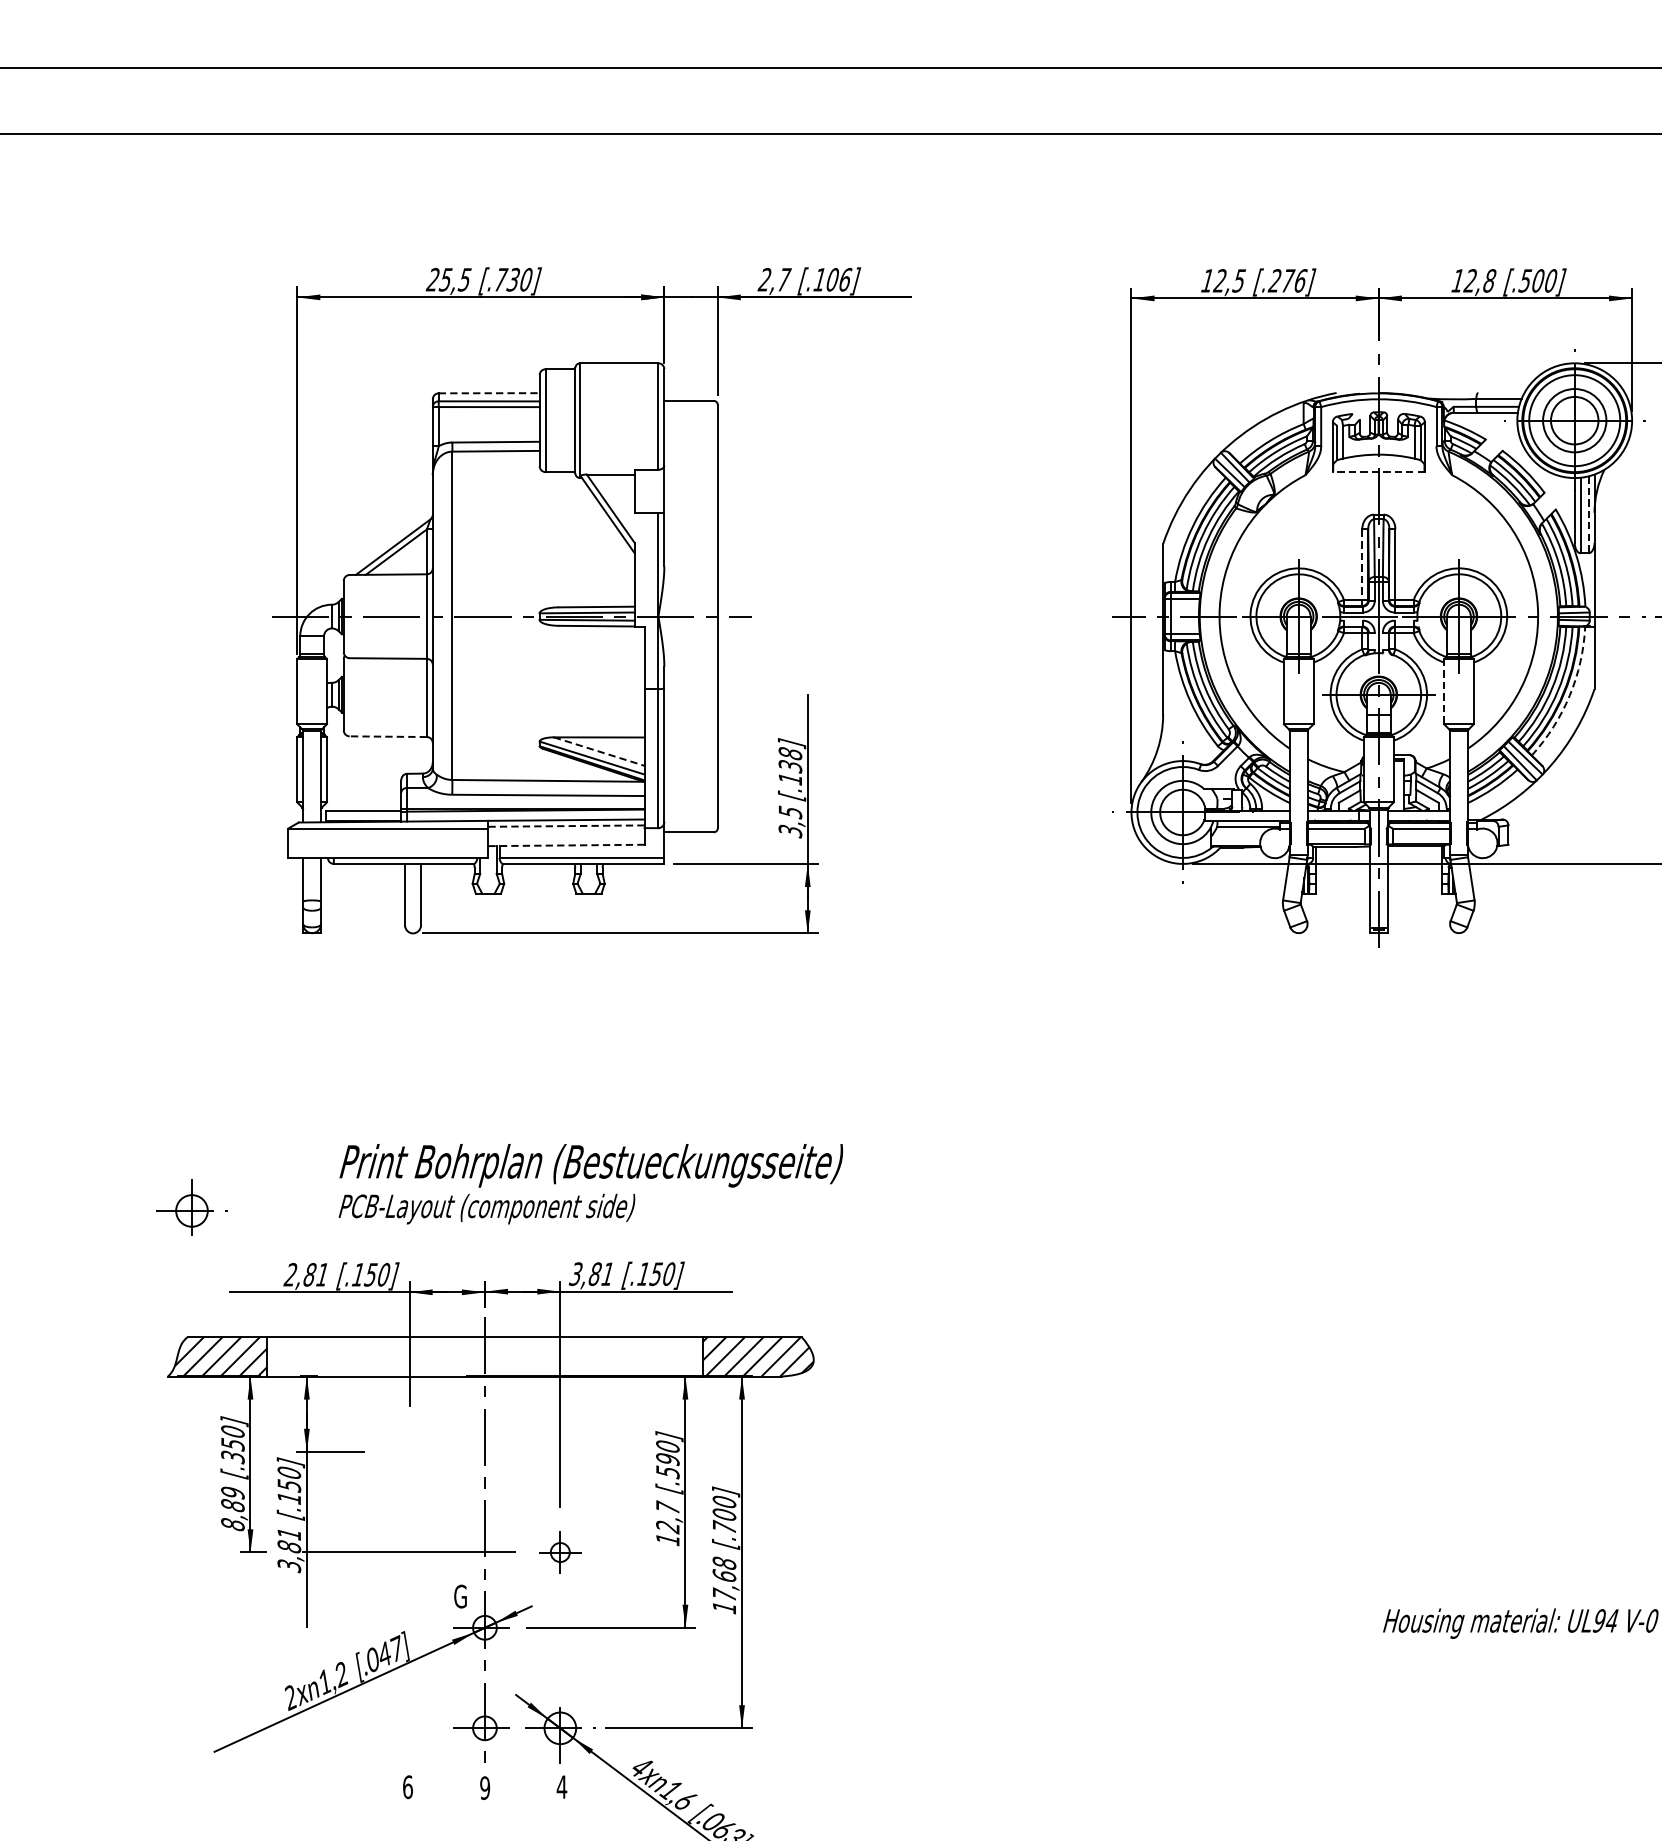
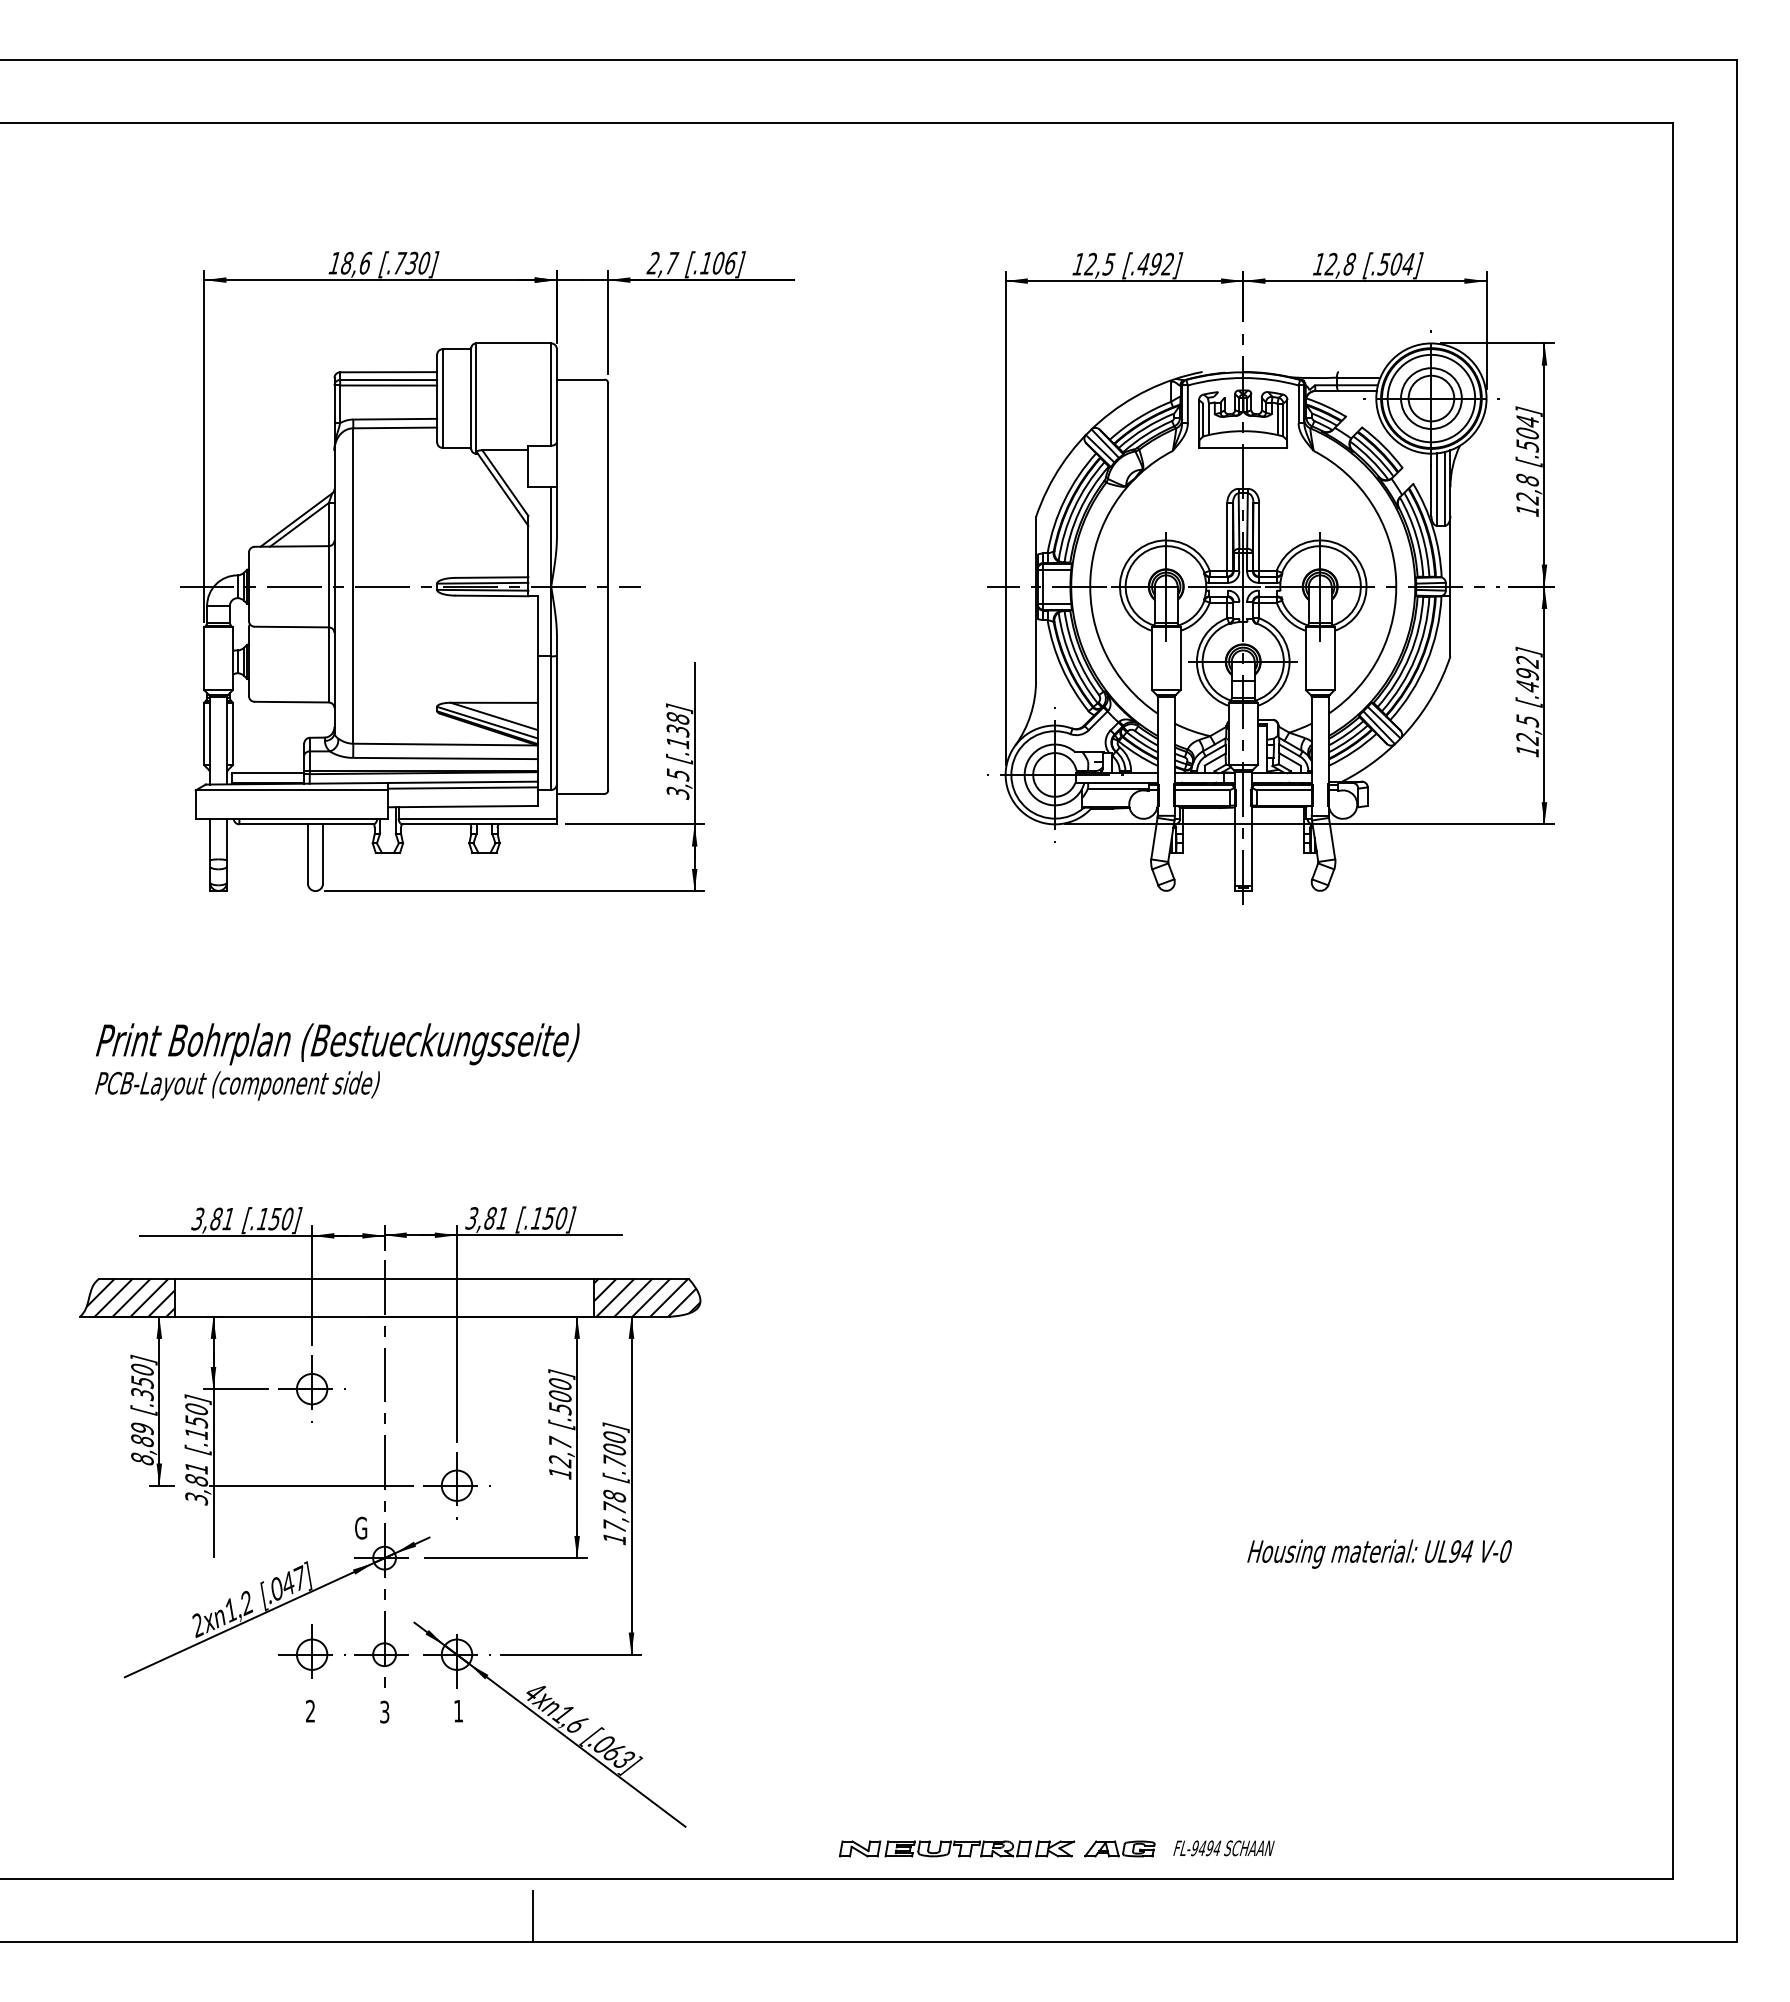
text: (448, 279) -> (349, 262), 25,5 -> 18,6
text: (1287, 280) -> (1155, 263), [.276] -> [.492]
text: (1550, 280) -> (1408, 263), [.500] -> [.504]
line: (490, 393) -> (389, 372), dashed -> solid
line: (1378, 472) -> (1242, 448), dashed -> solid
line: (1588, 515) -> (1444, 489), dashed -> solid
line: (1362, 567) -> (1227, 539), dashed -> solid
line: (1443, 692) -> (1305, 659), dashed -> solid
arc: (1569, 695) -> (1426, 662), dashed -> solid
line: (388, 737) -> (291, 702), dashed -> solid
line: (599, 751) -> (494, 716), dashed -> solid
line: (566, 826) -> (462, 788), dashed -> solid
line: (566, 845) -> (462, 806), dashed -> solid
text: (591, 1183) -> (337, 1061), moved
part: (191, 1207) -> (311, 1651), moved
text: (290, 1275) -> (197, 1219), 2,81 -> 3,81
part: (408, 1451) -> (311, 1388), added
text: (668, 1459) -> (560, 1396), [.590] -> [.500]
part: (559, 1552) -> (456, 1485), size x1.67
text: (724, 1575) -> (614, 1507), 17,68 -> 17,78
text: (407, 1786) -> (310, 1710), 6 -> 2
text: (484, 1787) -> (384, 1711), 9 -> 3
text: (561, 1787) -> (458, 1711), 4 -> 1

